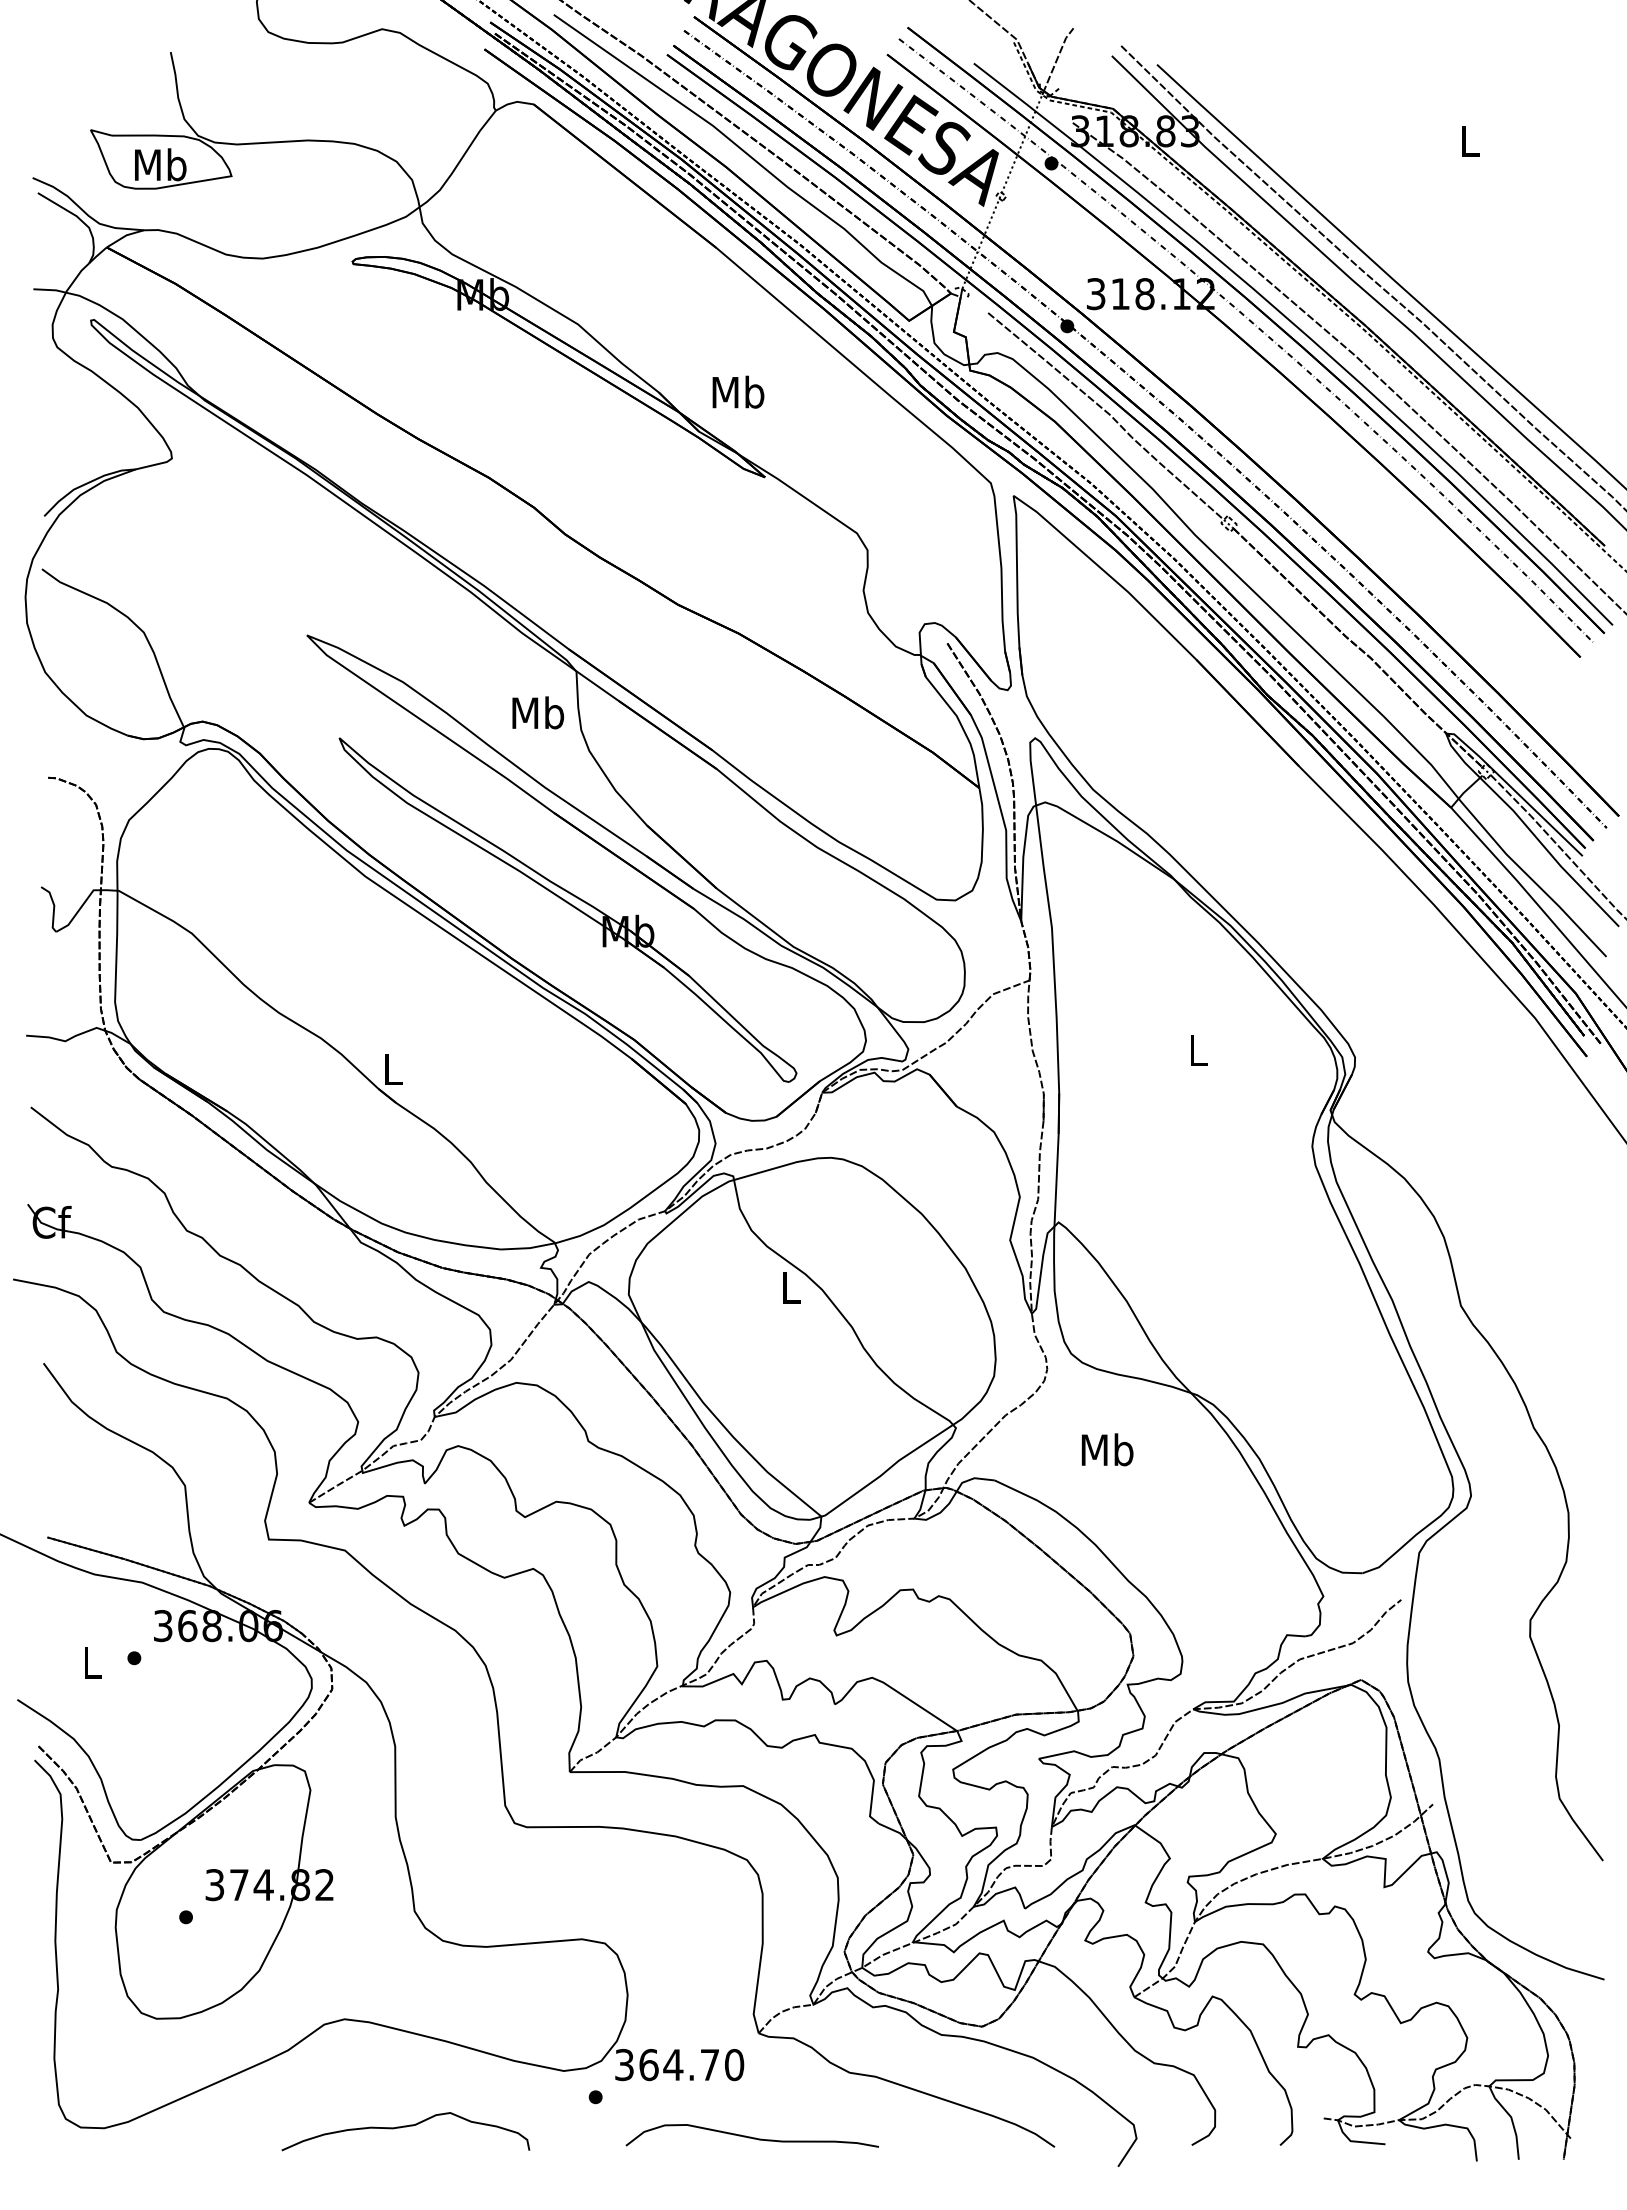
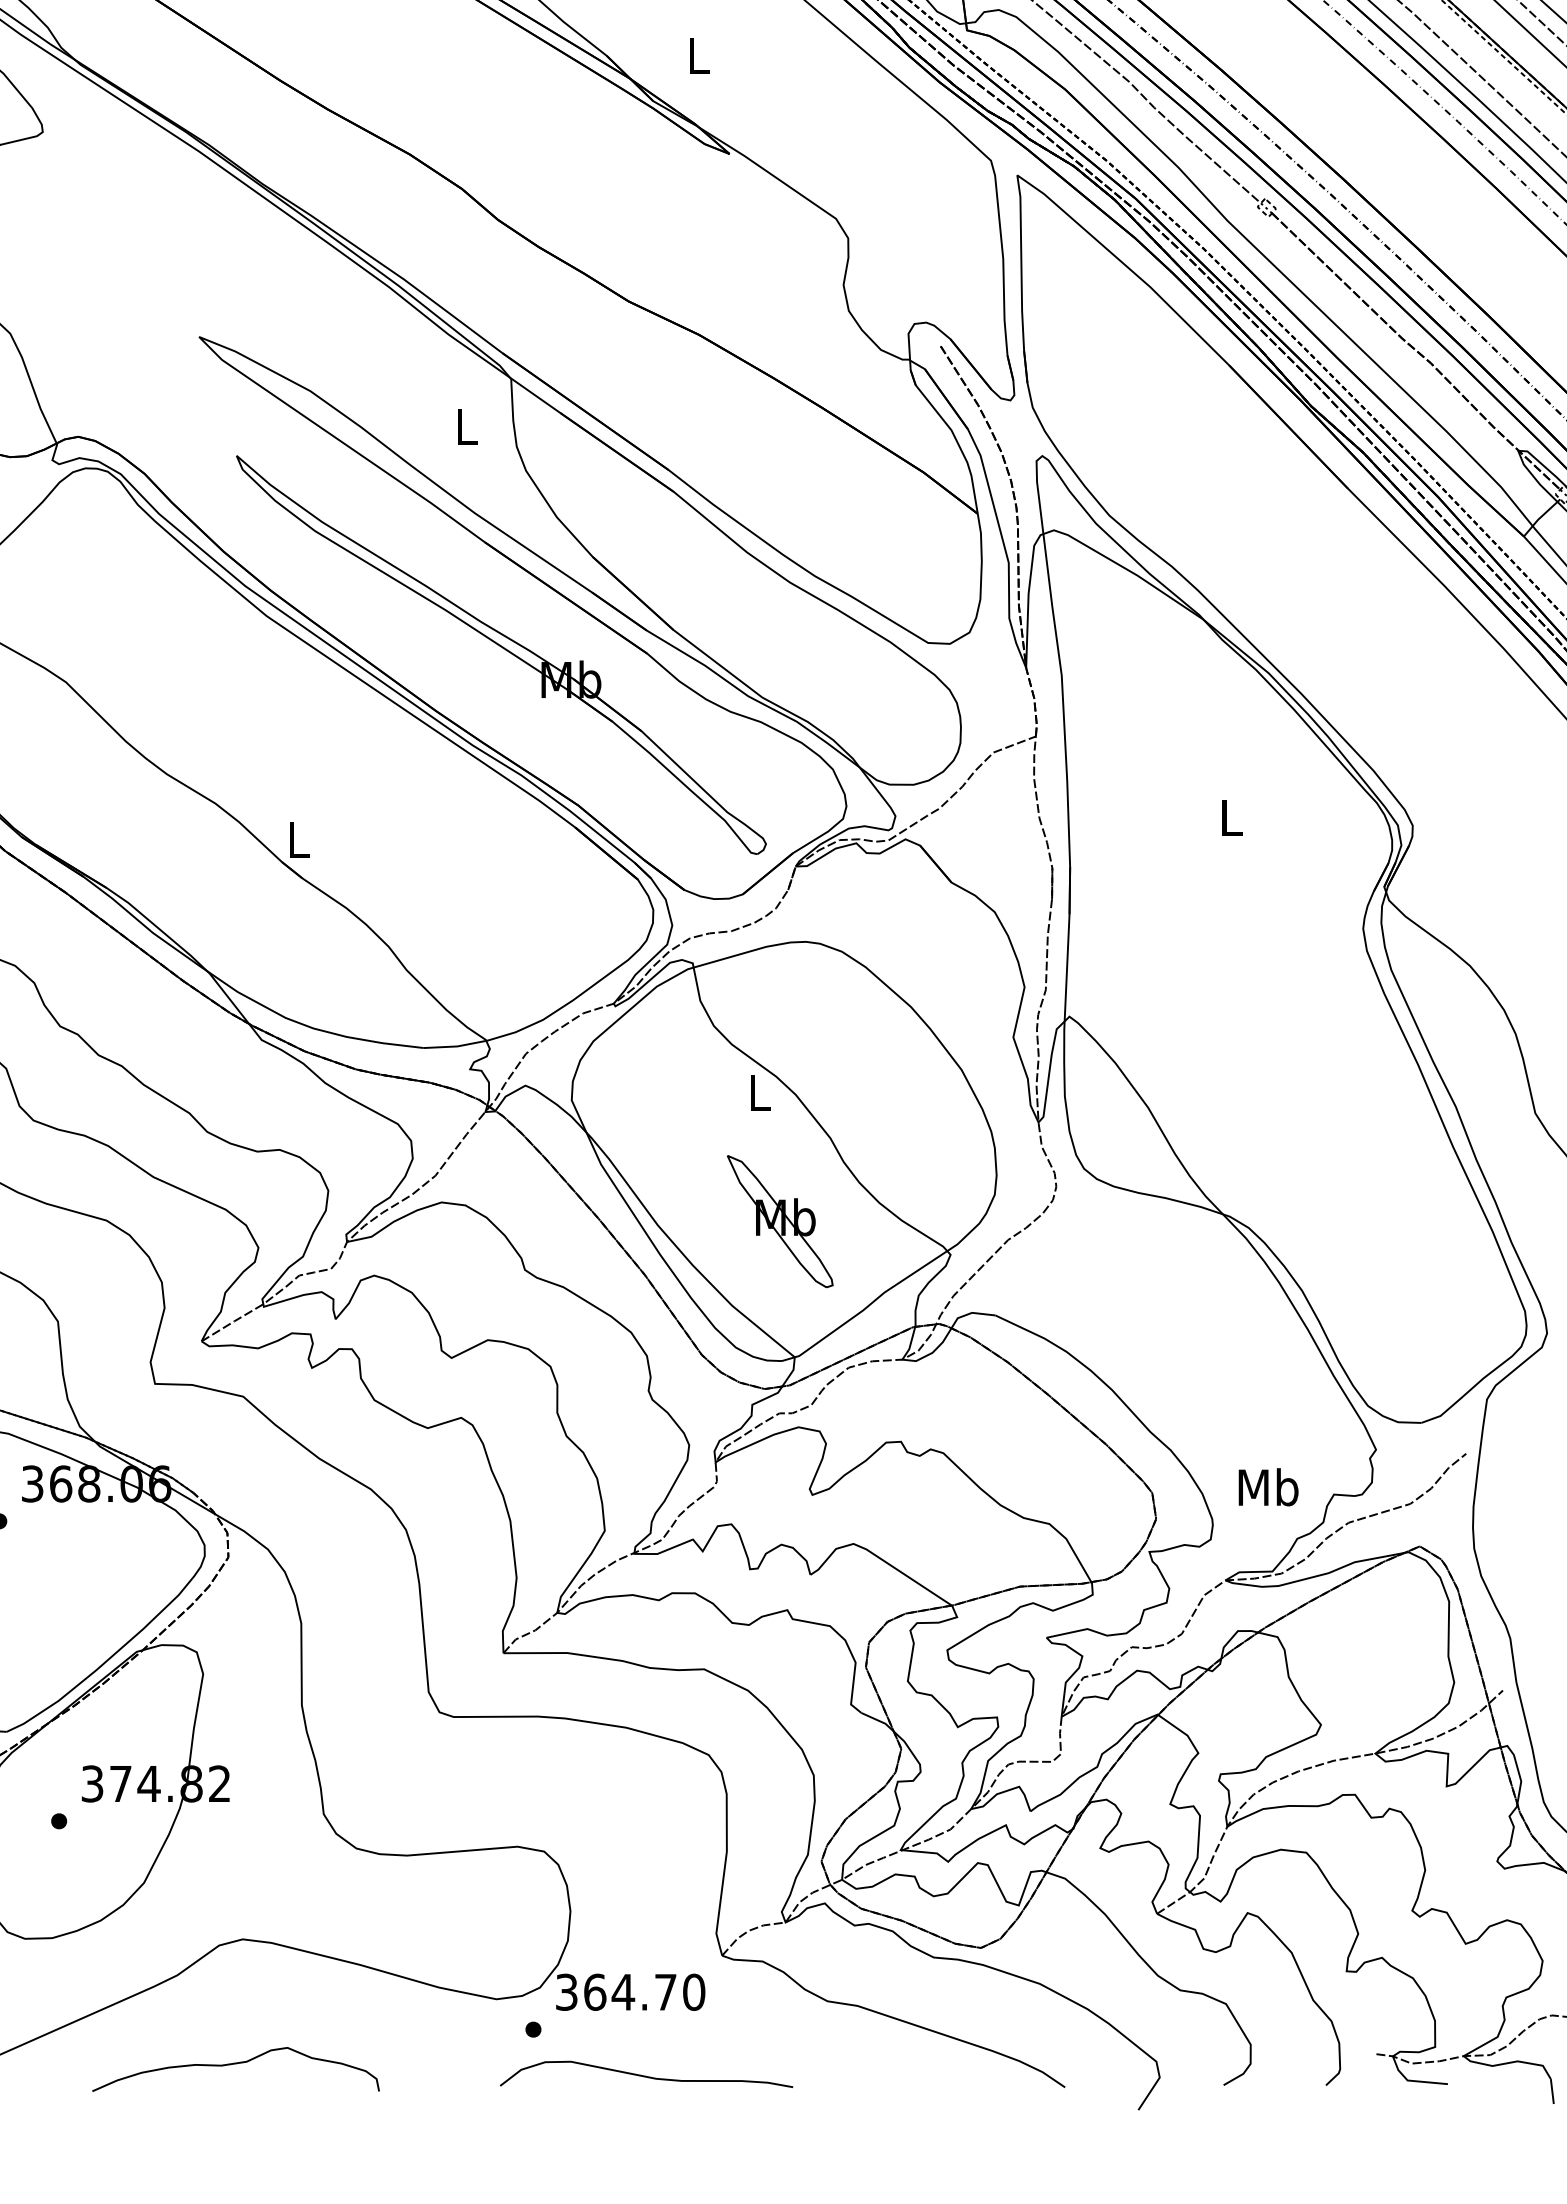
text: (738, 391) -> (698, 54), Mb -> L
text: (538, 712) -> (467, 426), Mb -> L
part: (808, 1398) -> (779, 1220), added
text: (1107, 1449) -> (1268, 1486), moved
curve: (405, 2127) -> (235, 2064), moved
curve: (751, 2136) -> (645, 2075), moved

